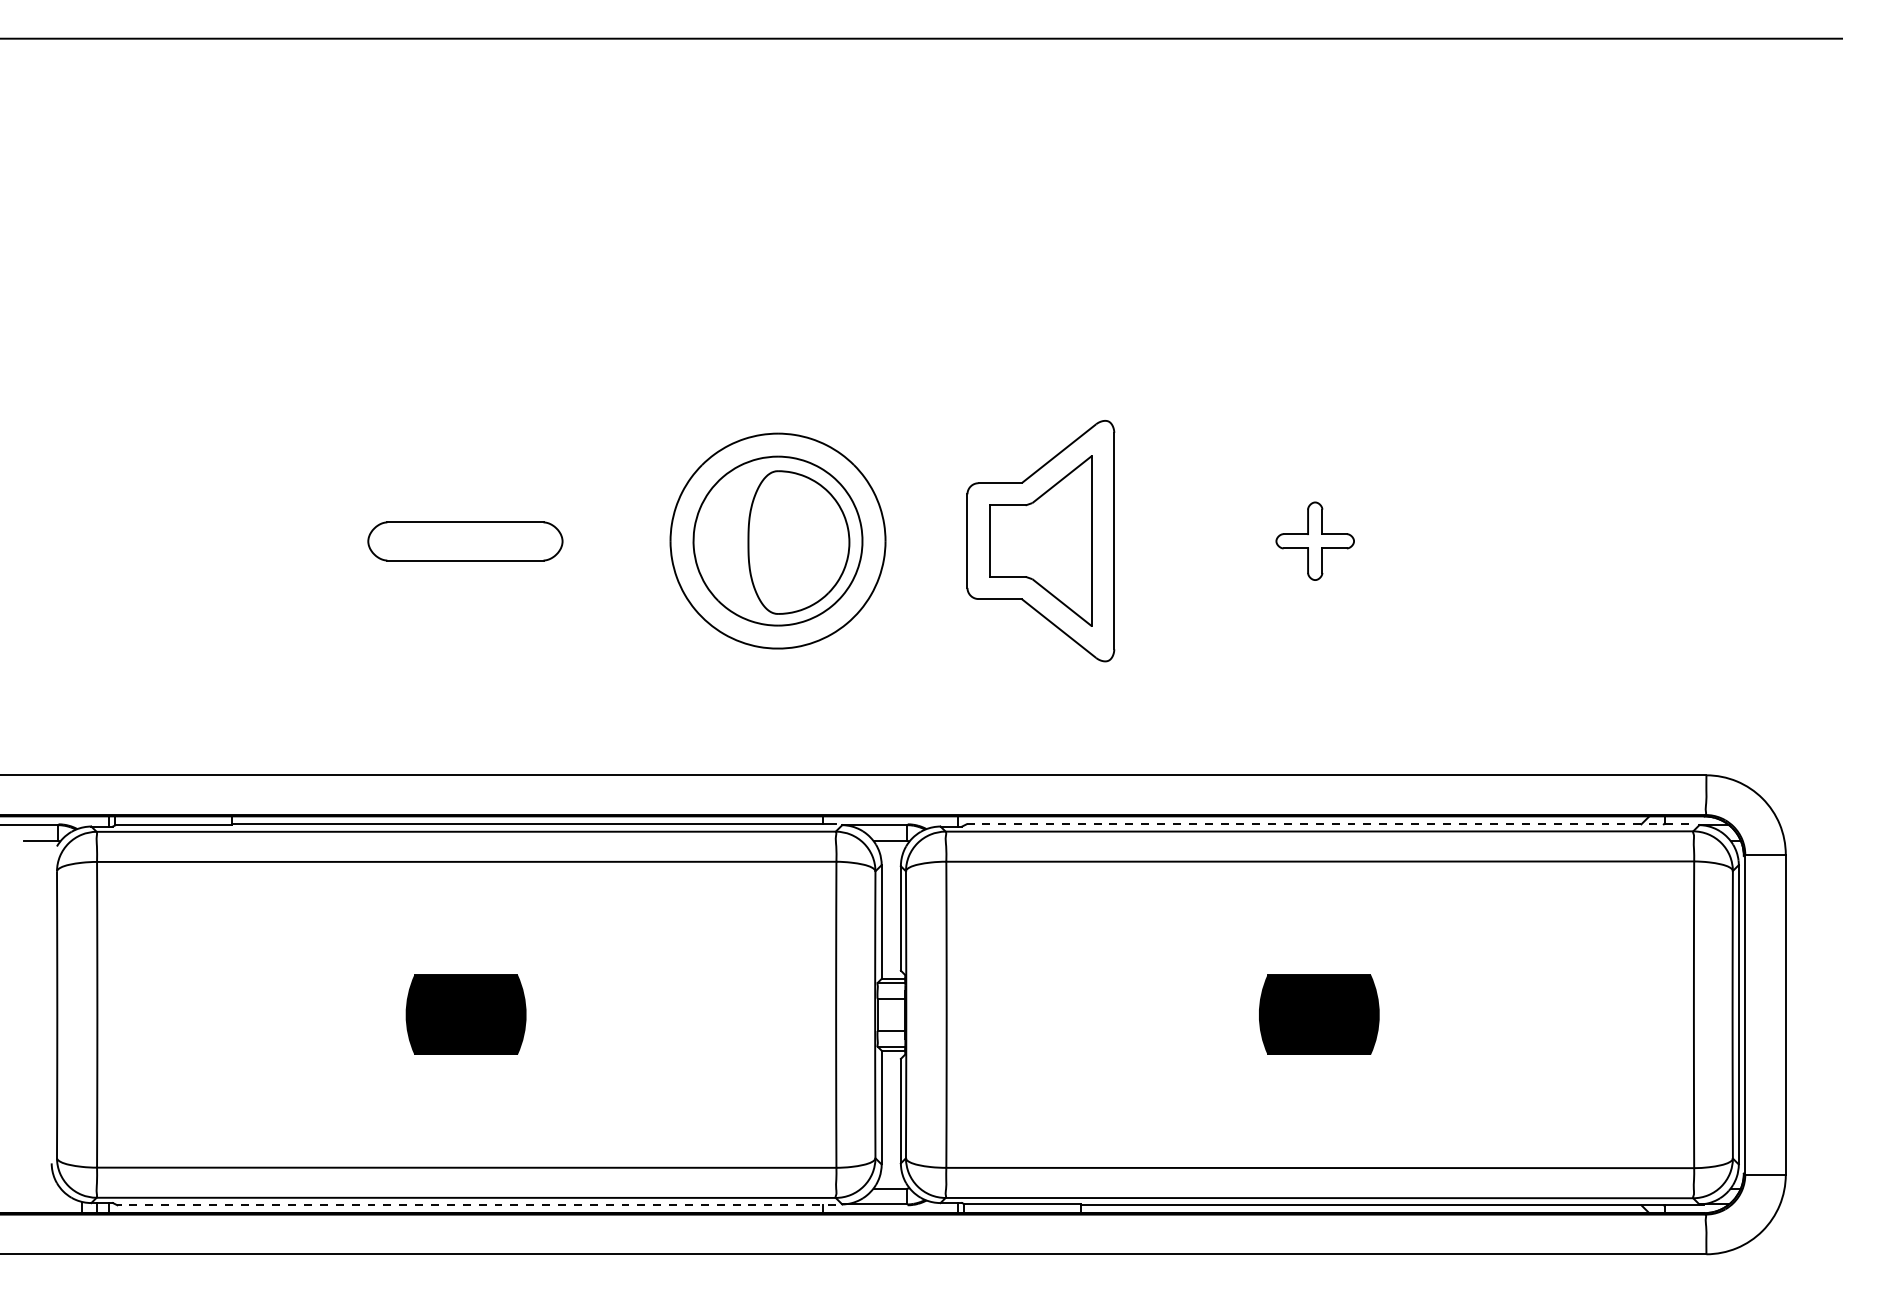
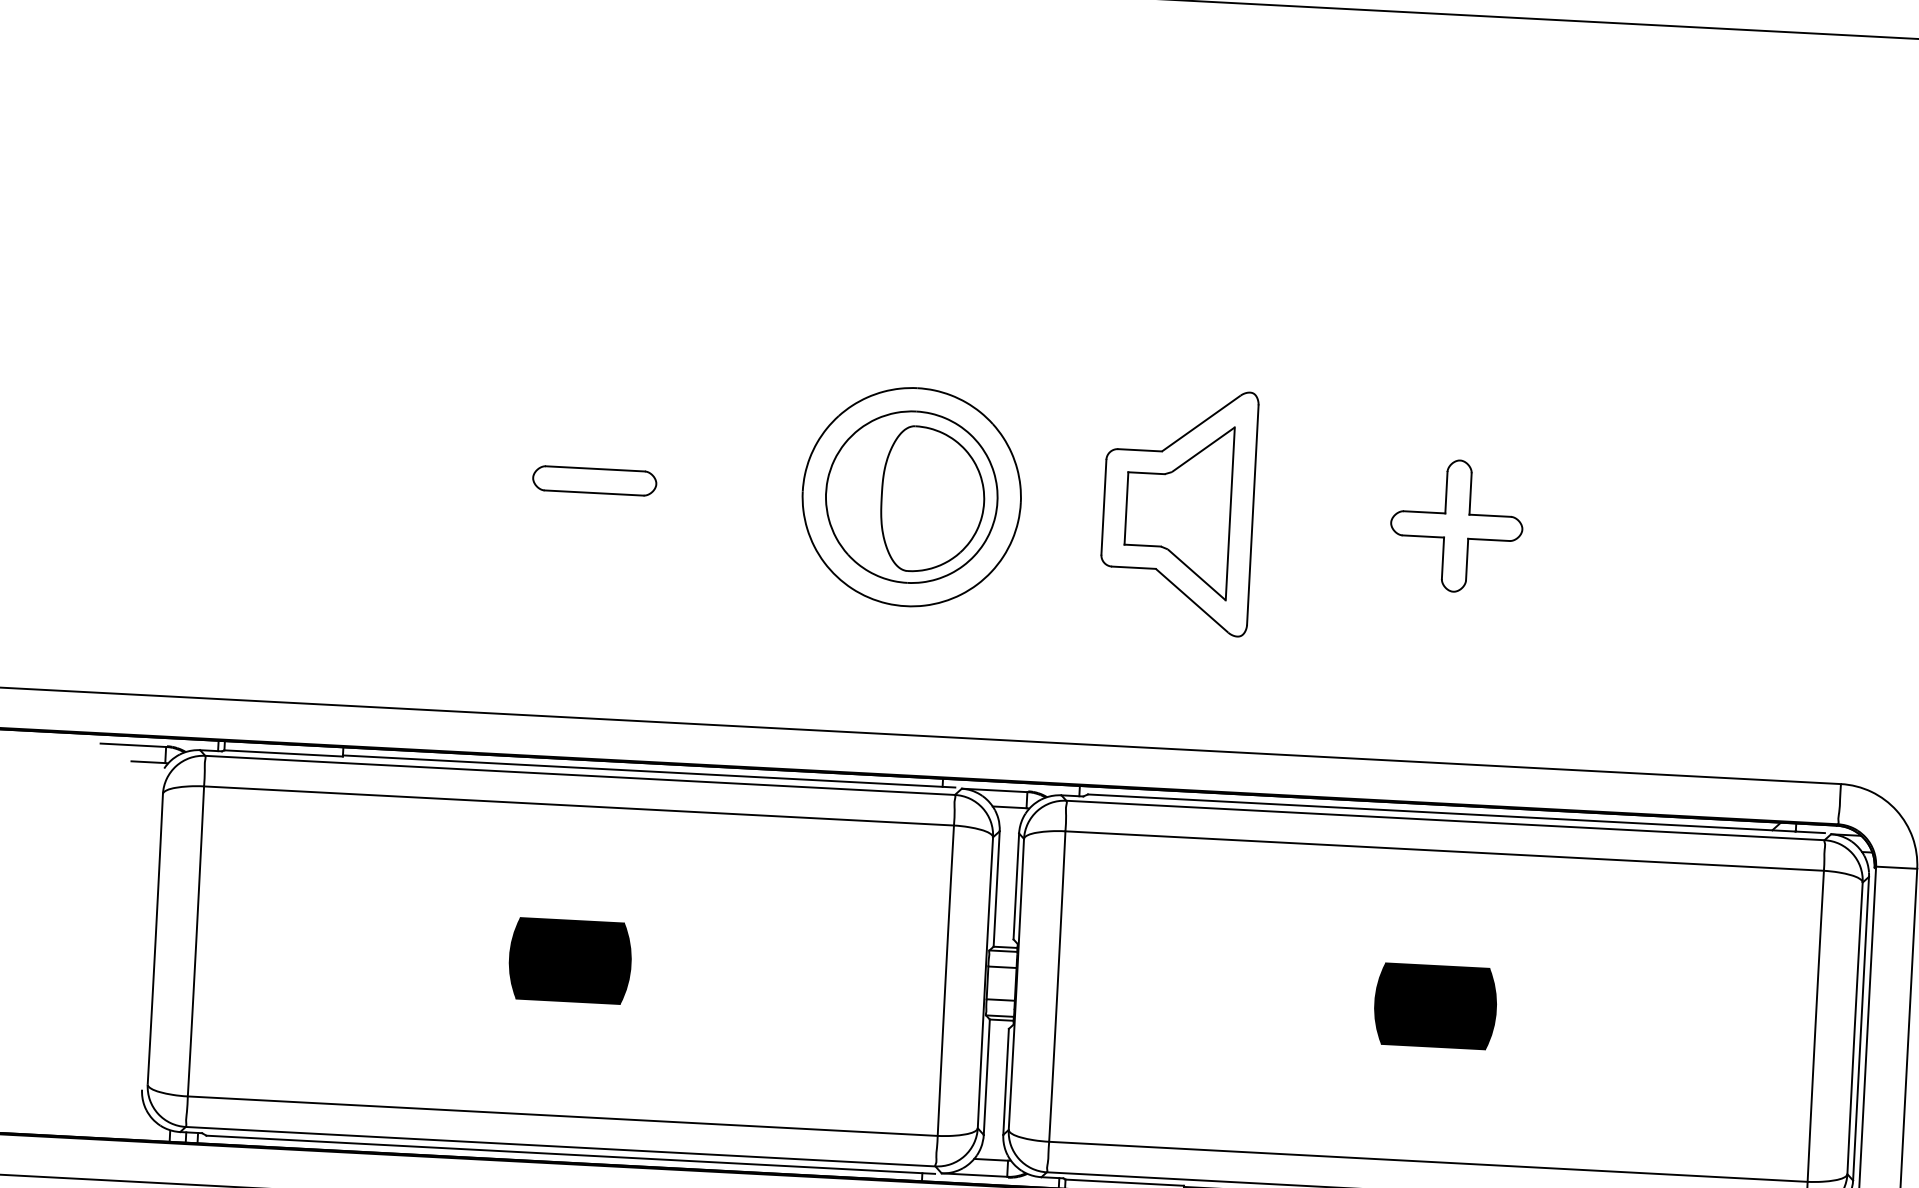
part: (1314, 540) -> (1455, 525), size x1.67
part: (465, 541) -> (594, 480), size x0.62
line: (1330, 824) -> (1457, 813), dashed -> solid
line: (476, 1205) -> (570, 1154), dashed -> solid

